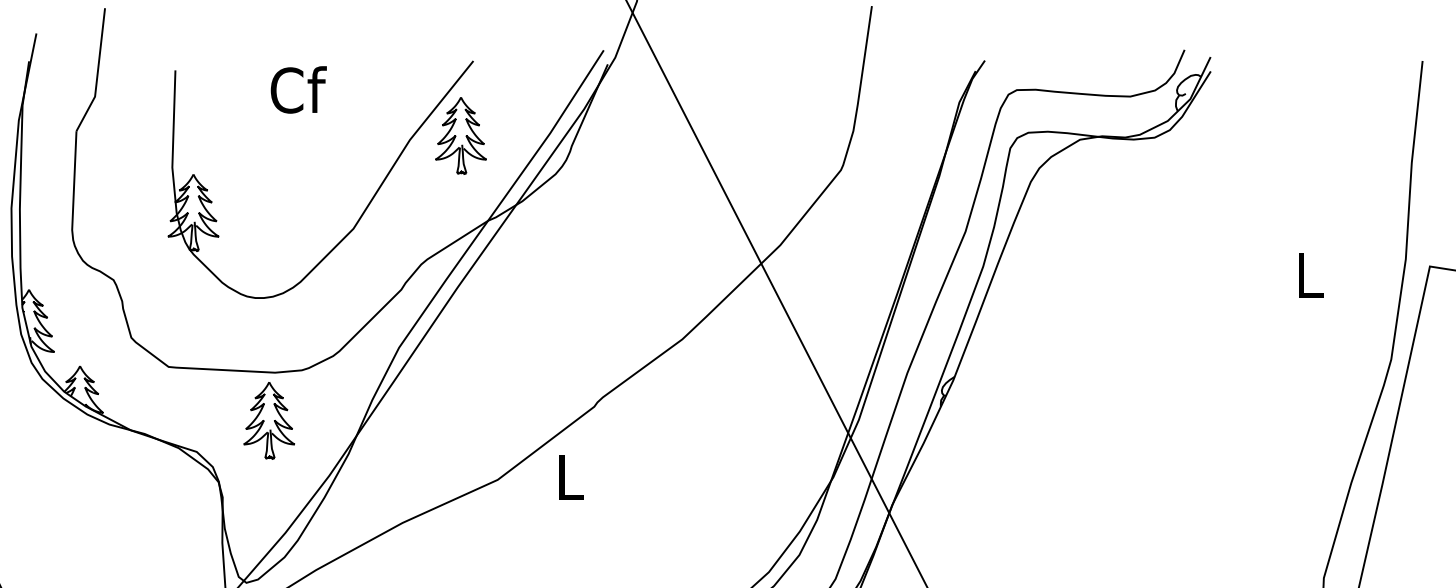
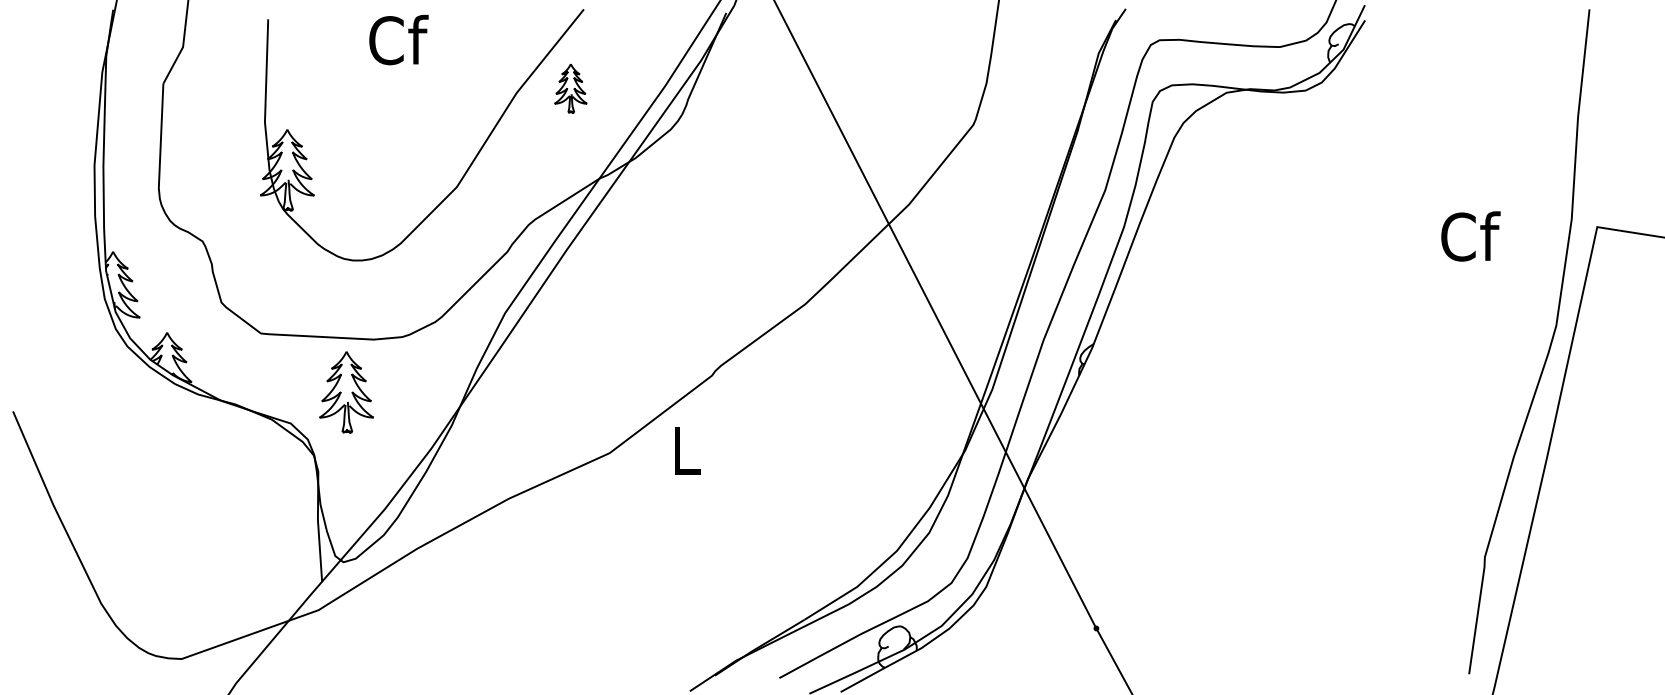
part: (460, 135) -> (570, 88), size x0.6
text: (1310, 275) -> (1470, 236), L -> Cf
part: (269, 420) -> (346, 392), moved

